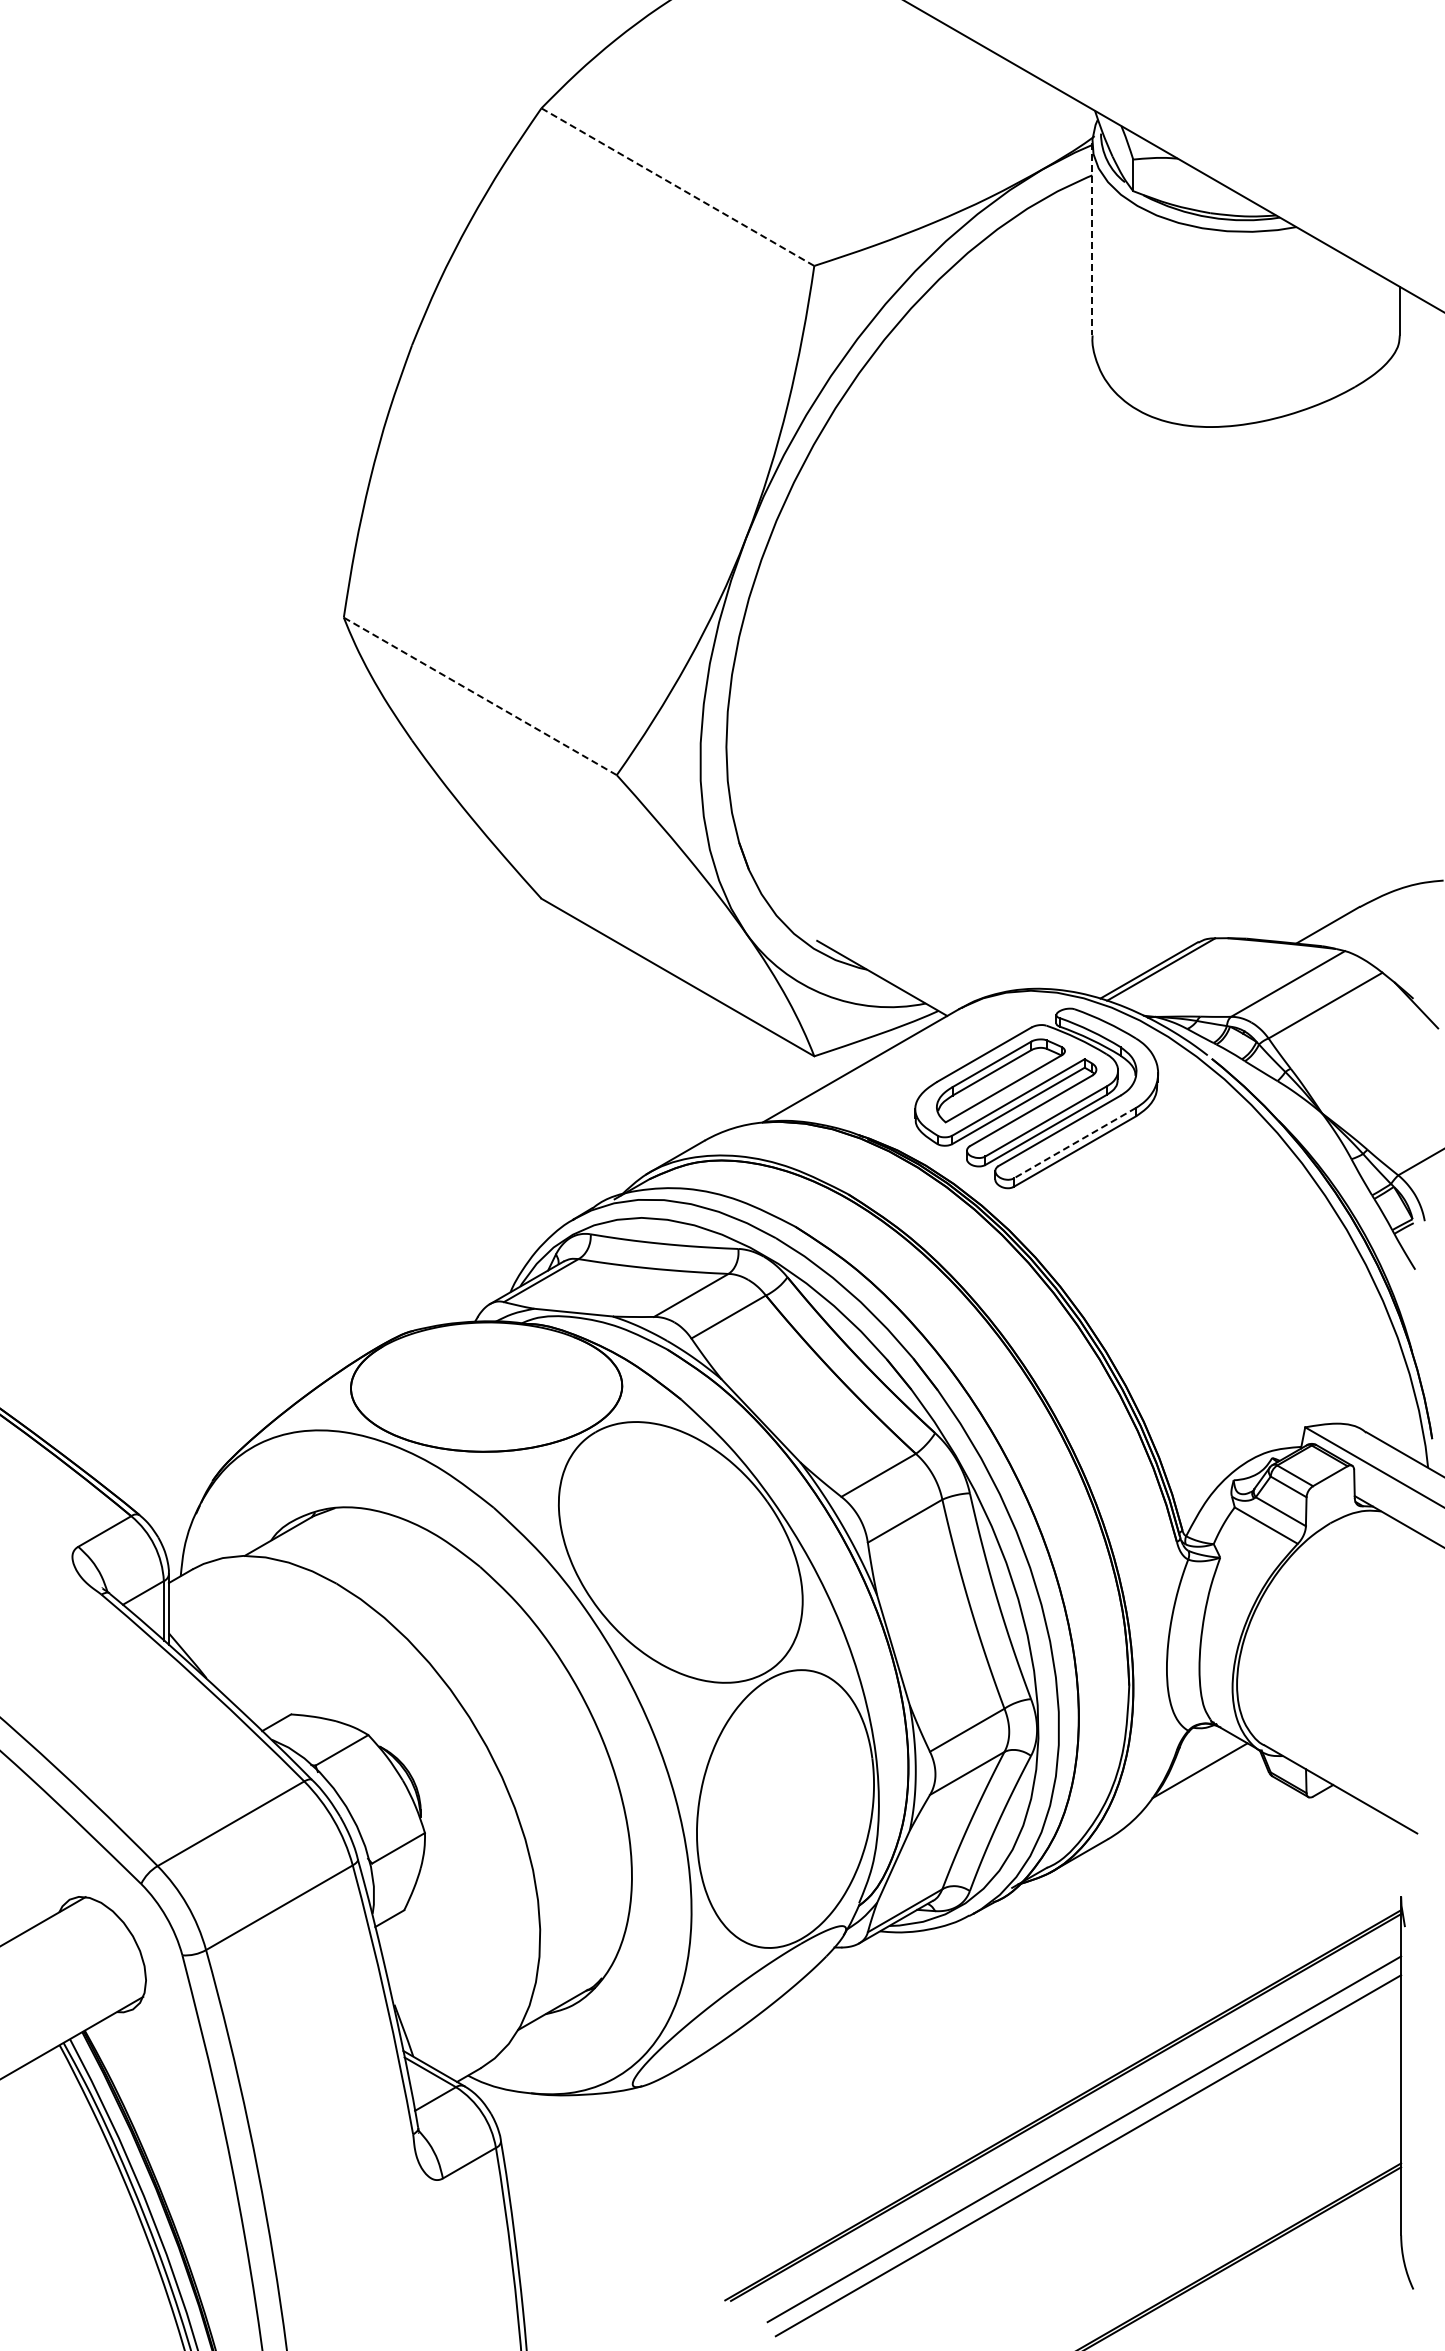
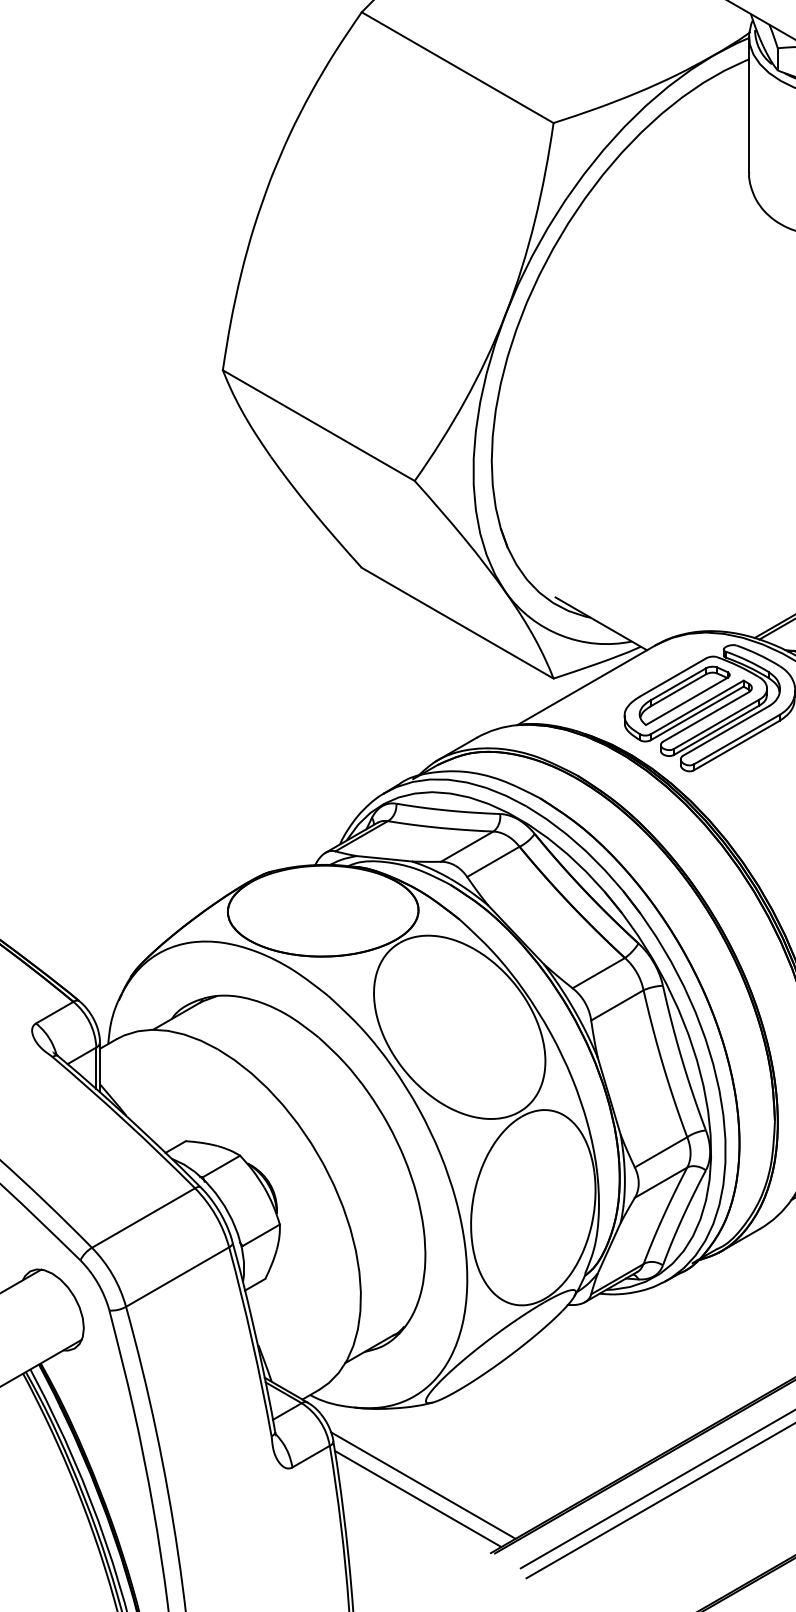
line: (677, 187) -> (457, 67), dashed -> solid
line: (1092, 239) -> (749, 104), dashed -> solid
line: (480, 696) -> (318, 425), dashed -> solid
line: (1074, 1143) -> (736, 739), dashed -> solid
line: (628, 2204) -> (422, 1485), added
line: (621, 2223) -> (418, 1499), added

